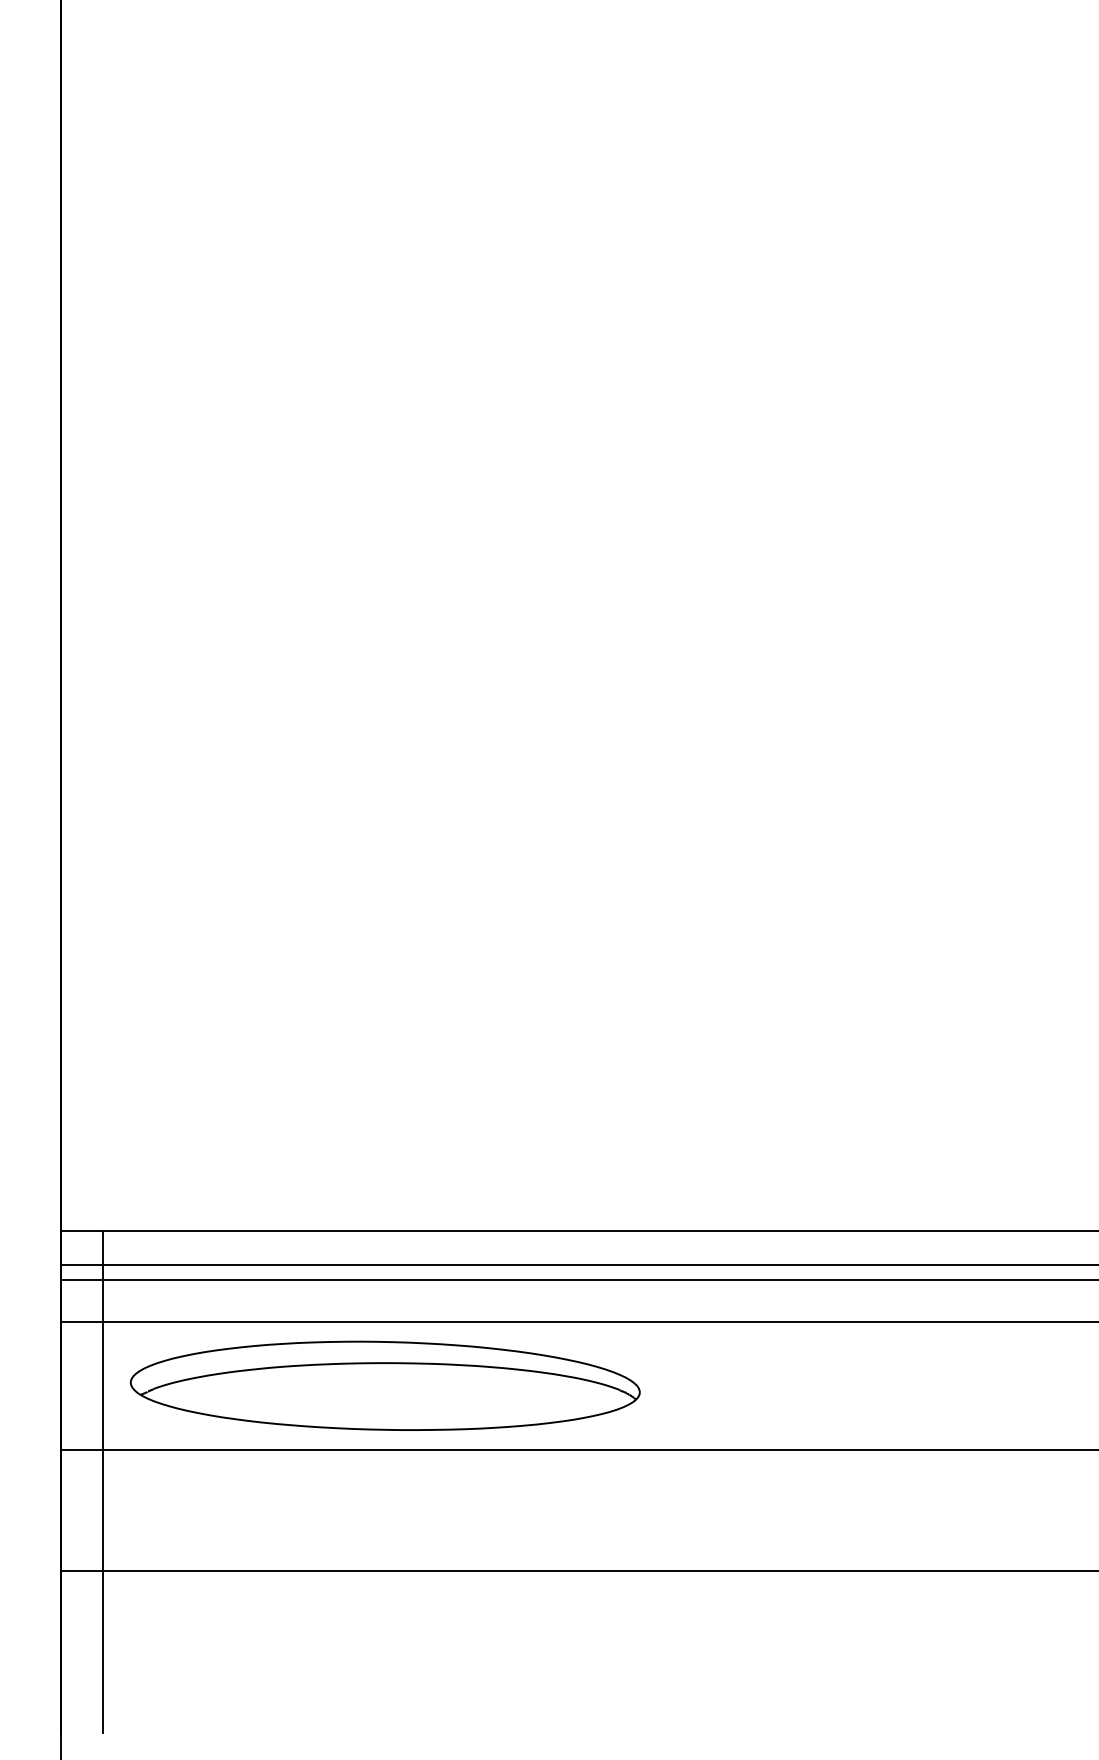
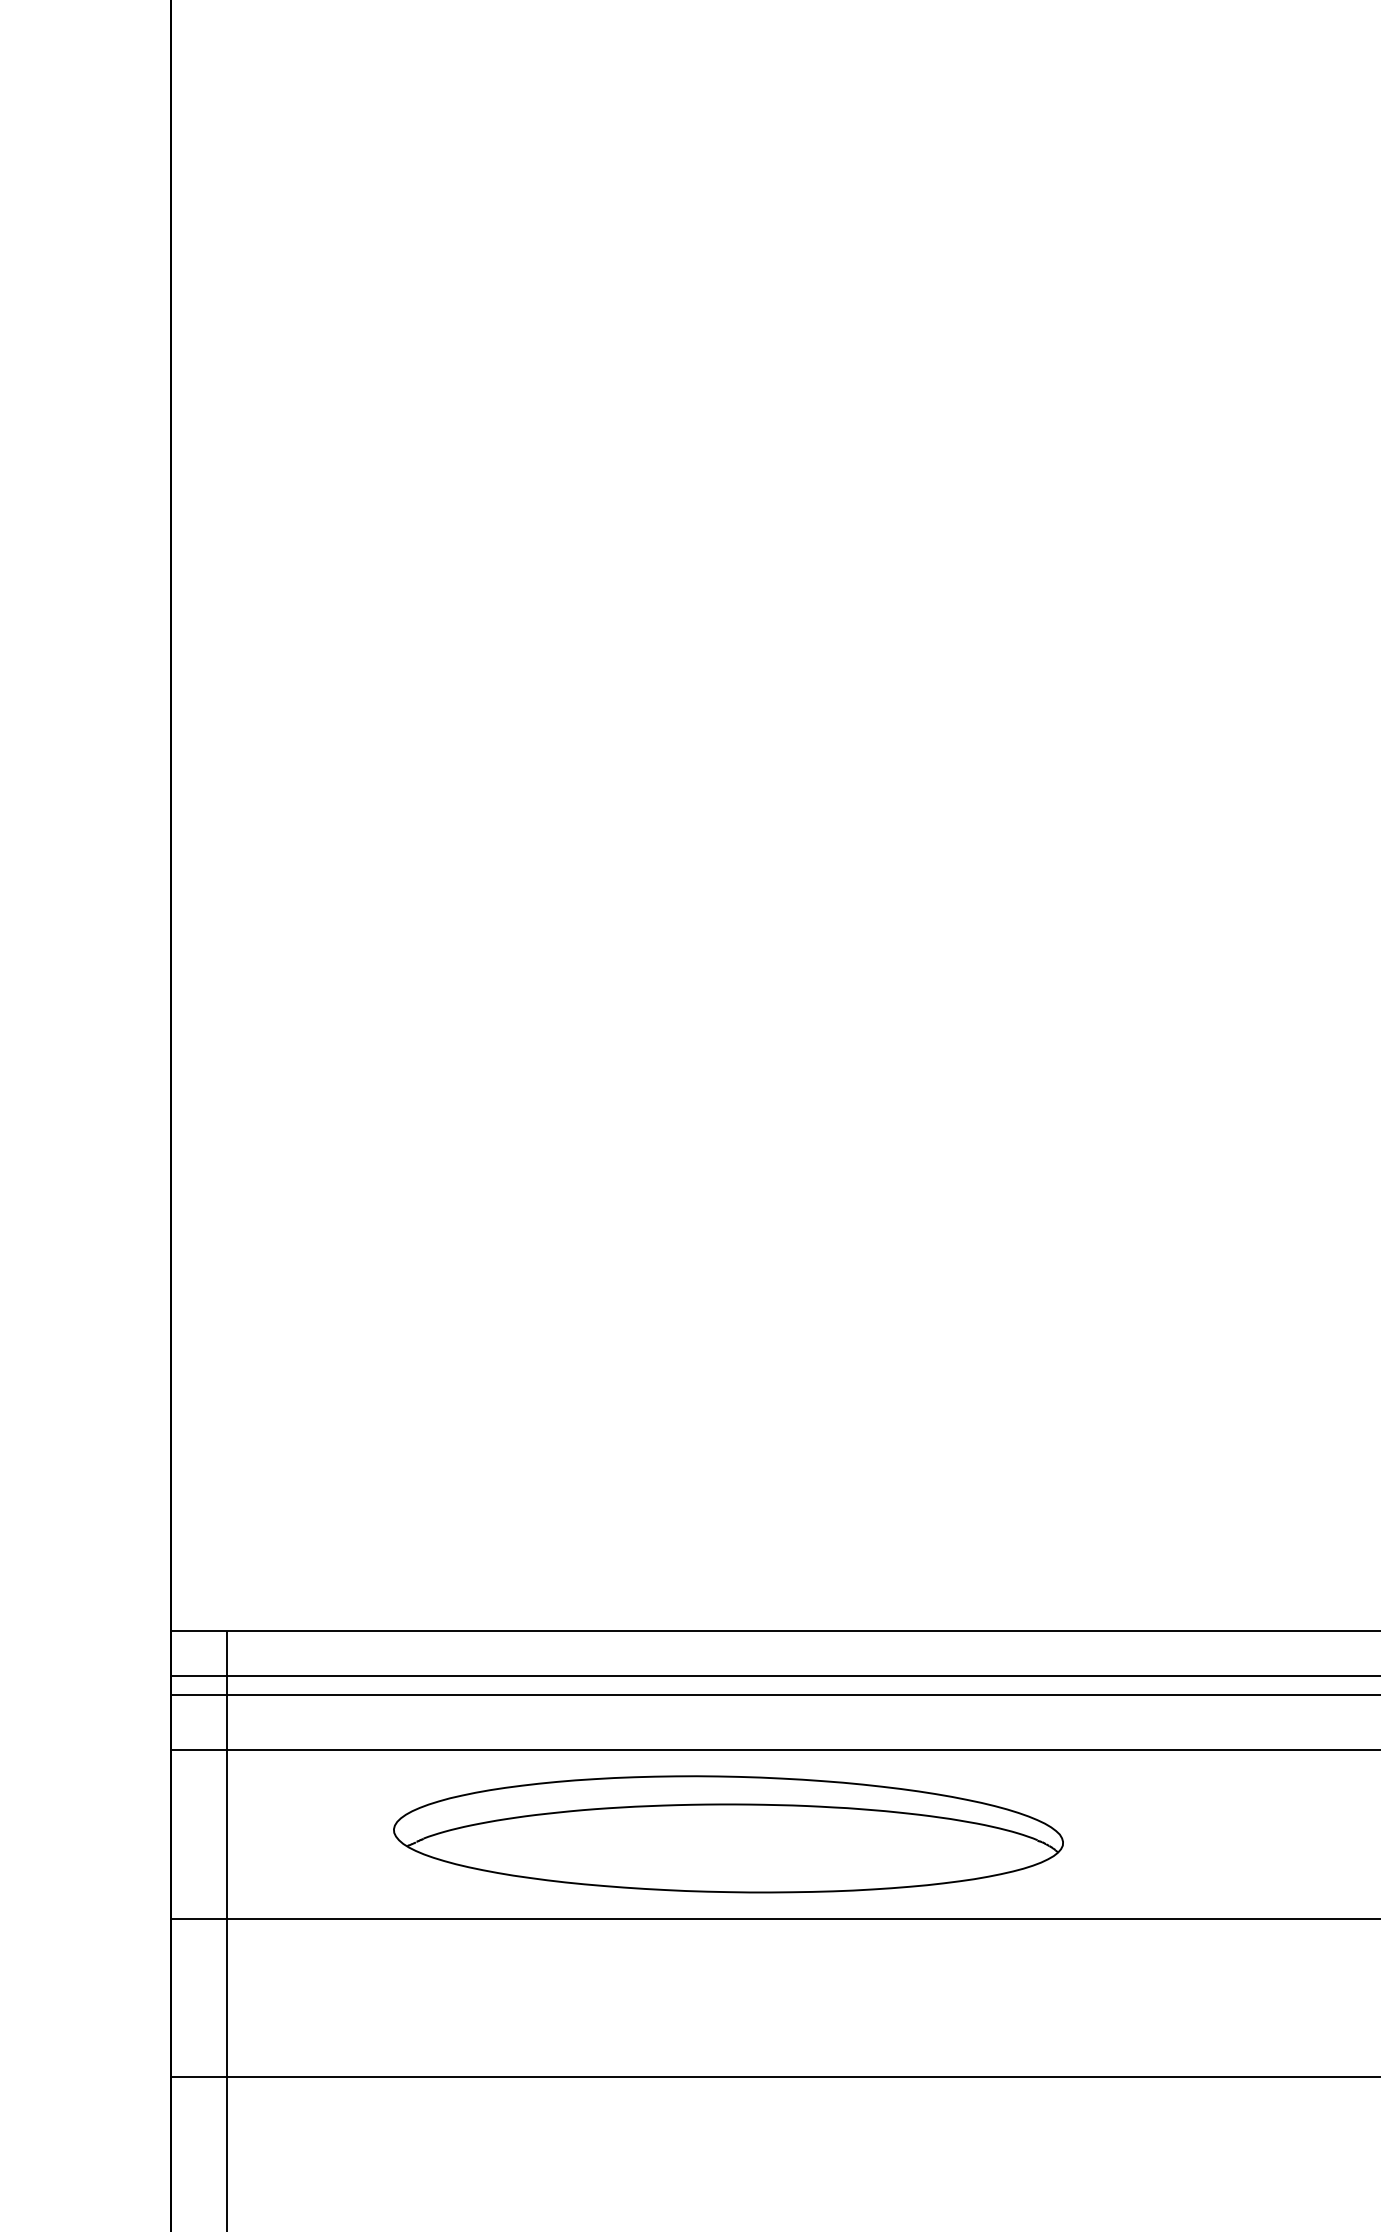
part: (384, 1385) -> (727, 1833), moved

